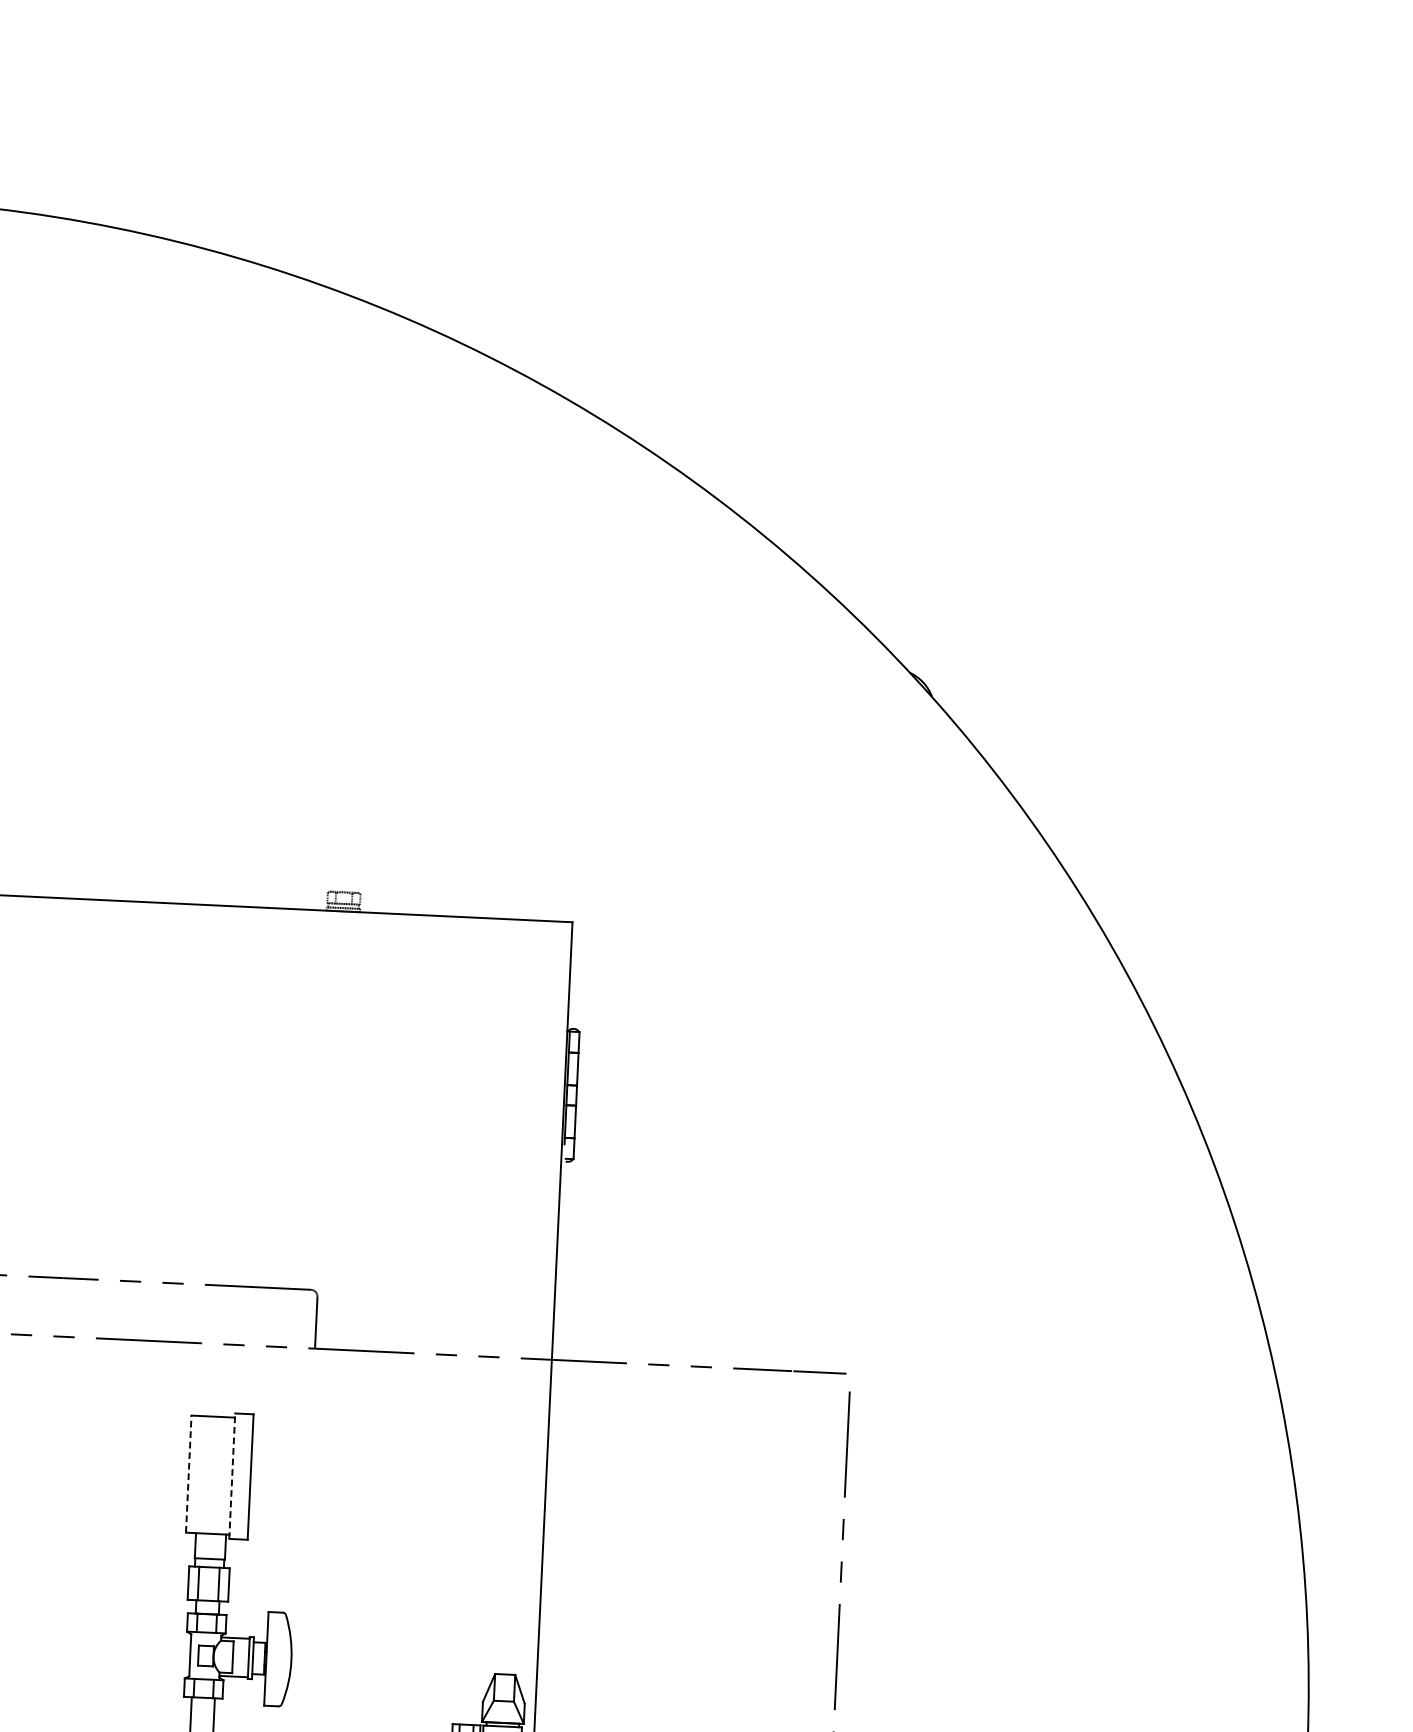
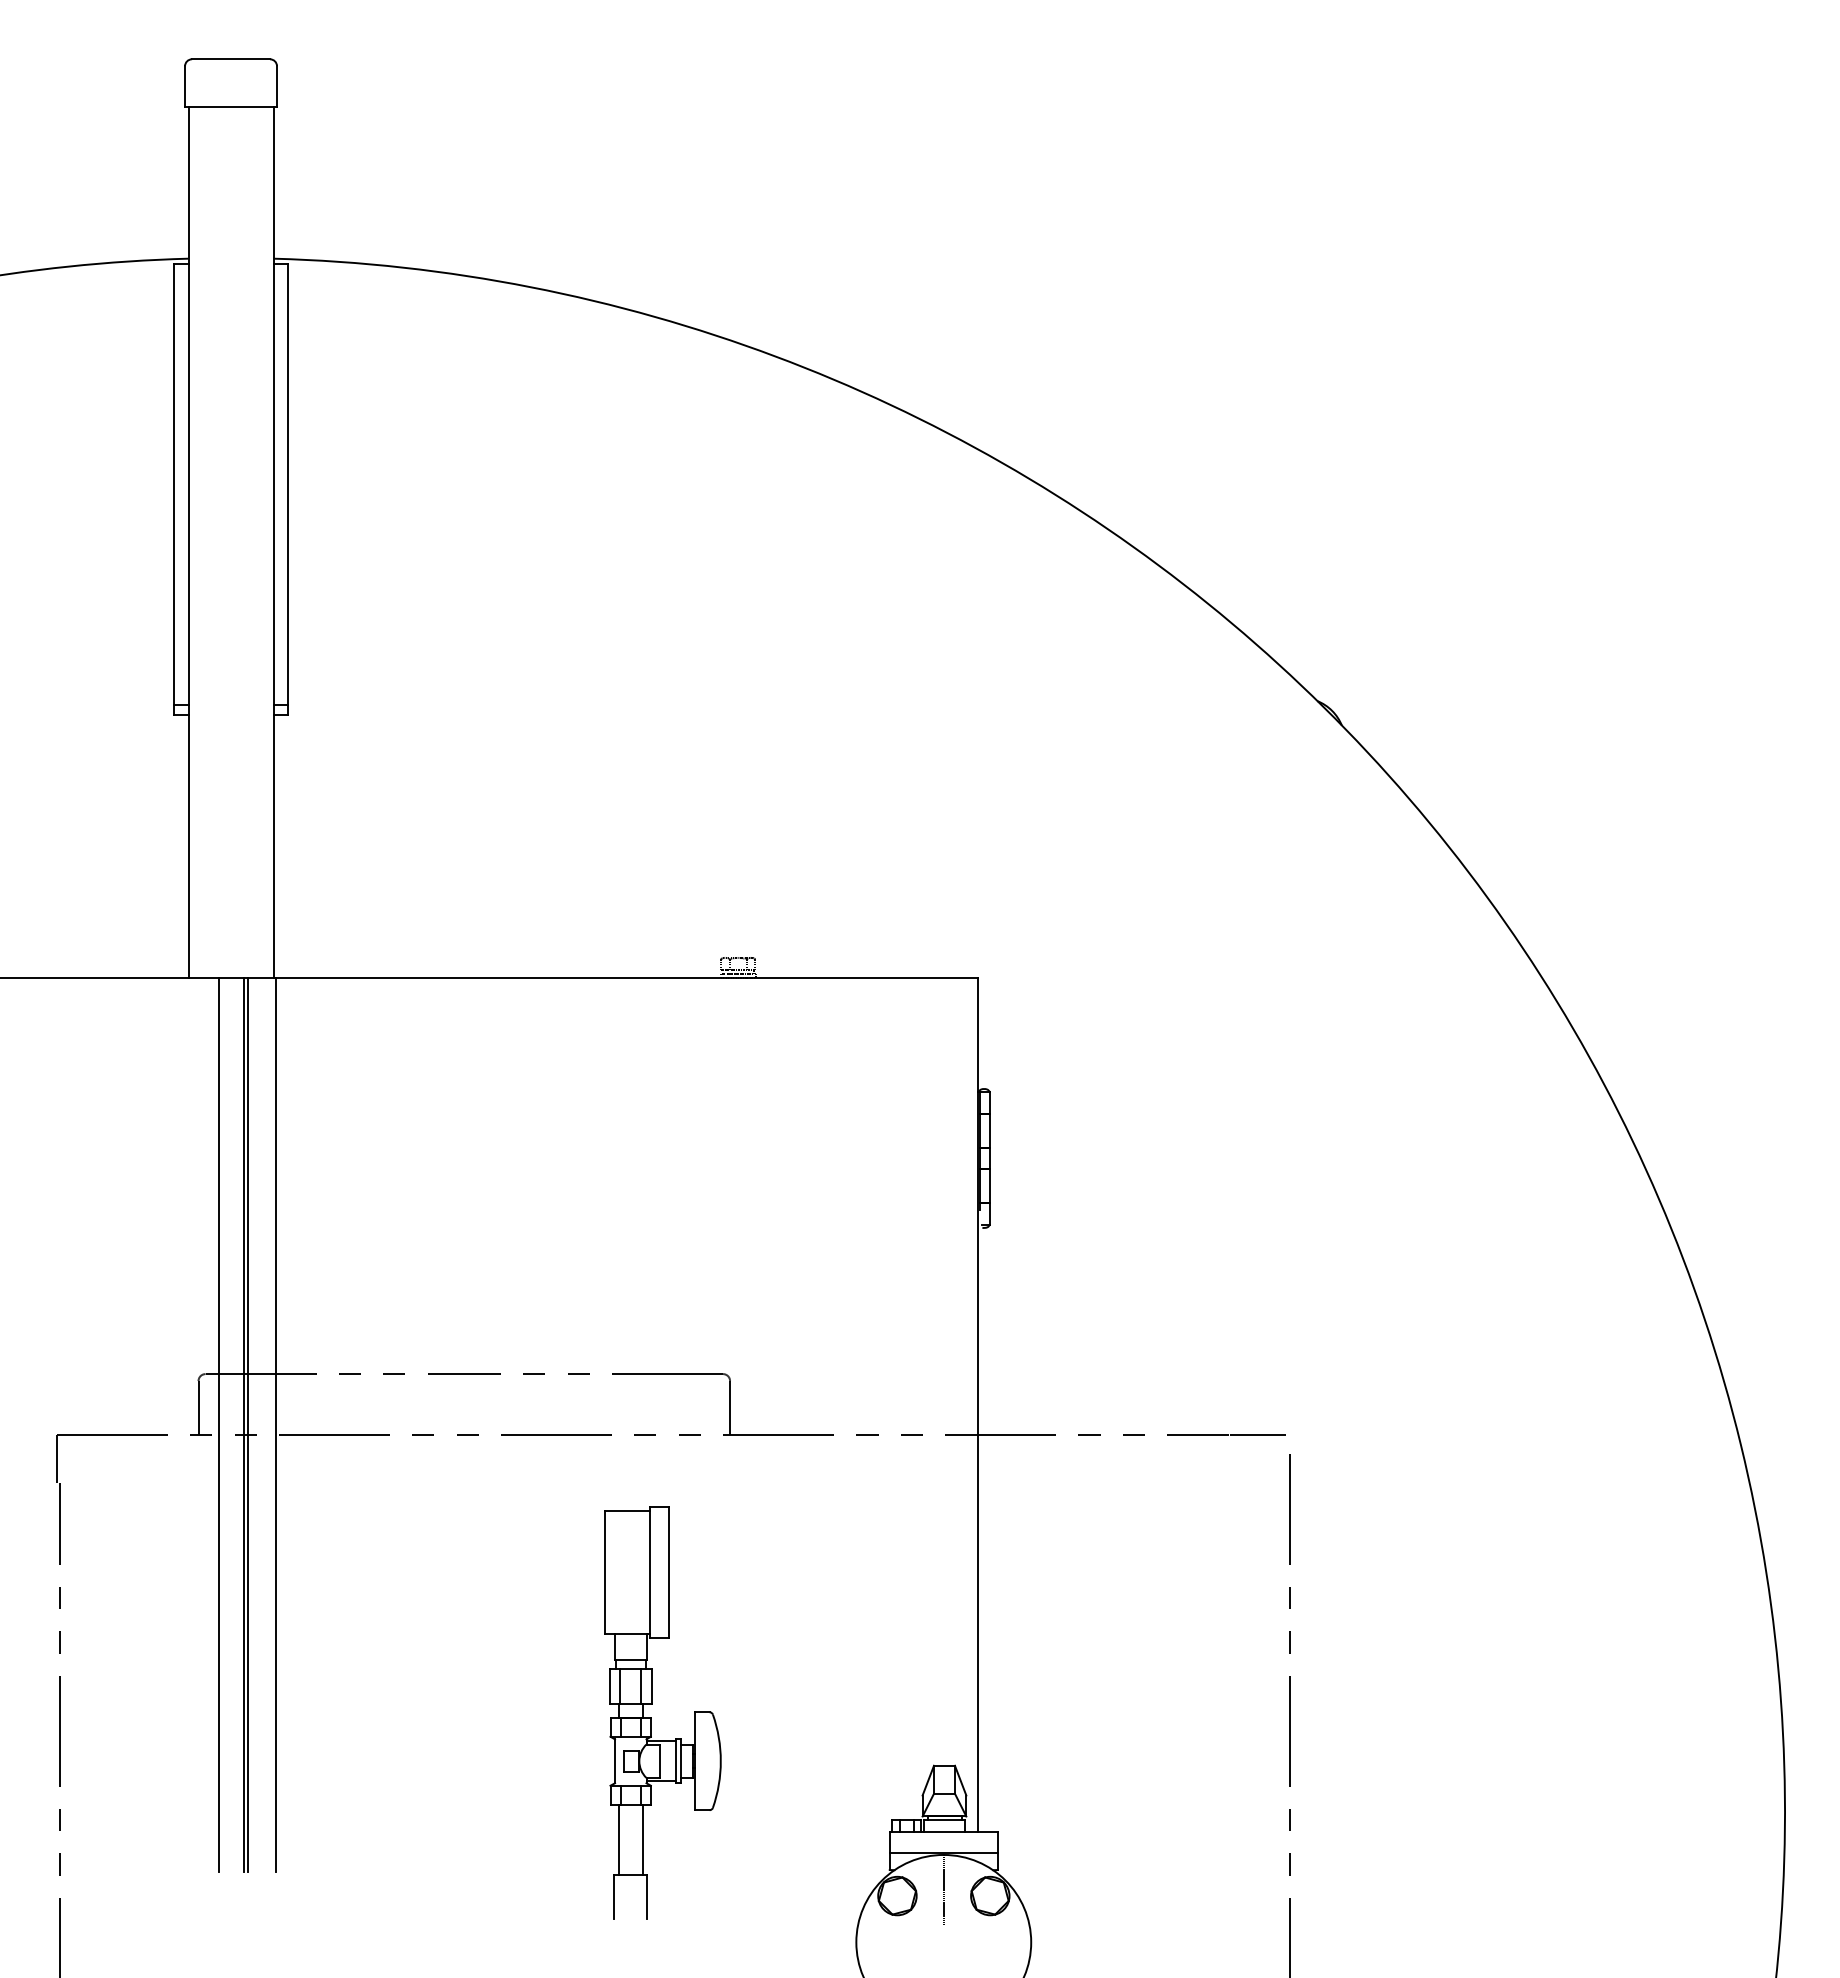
line: (188, 1473) -> (604, 1571), dashed -> solid
line: (232, 1476) -> (650, 1572), dashed -> solid

